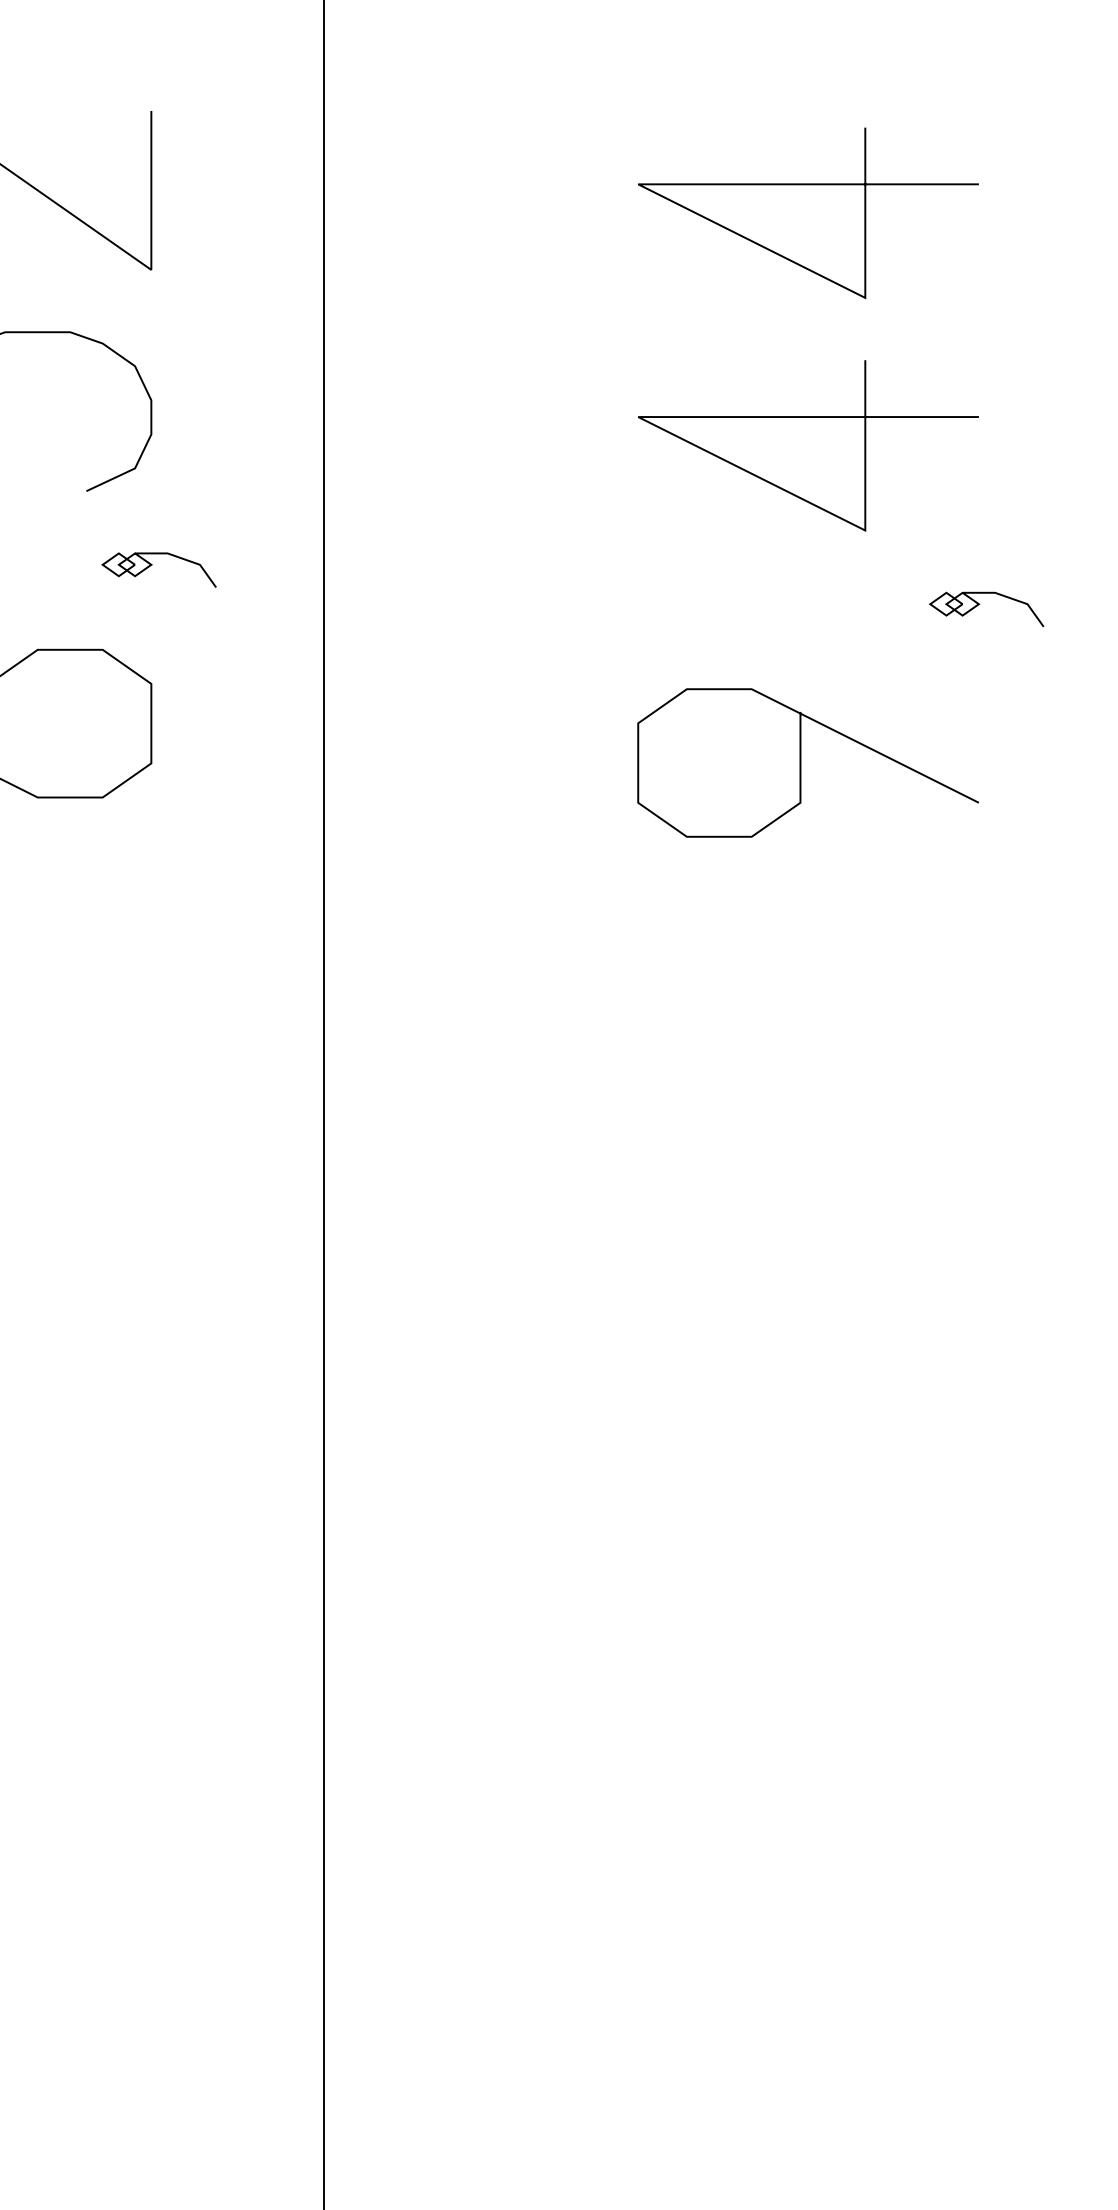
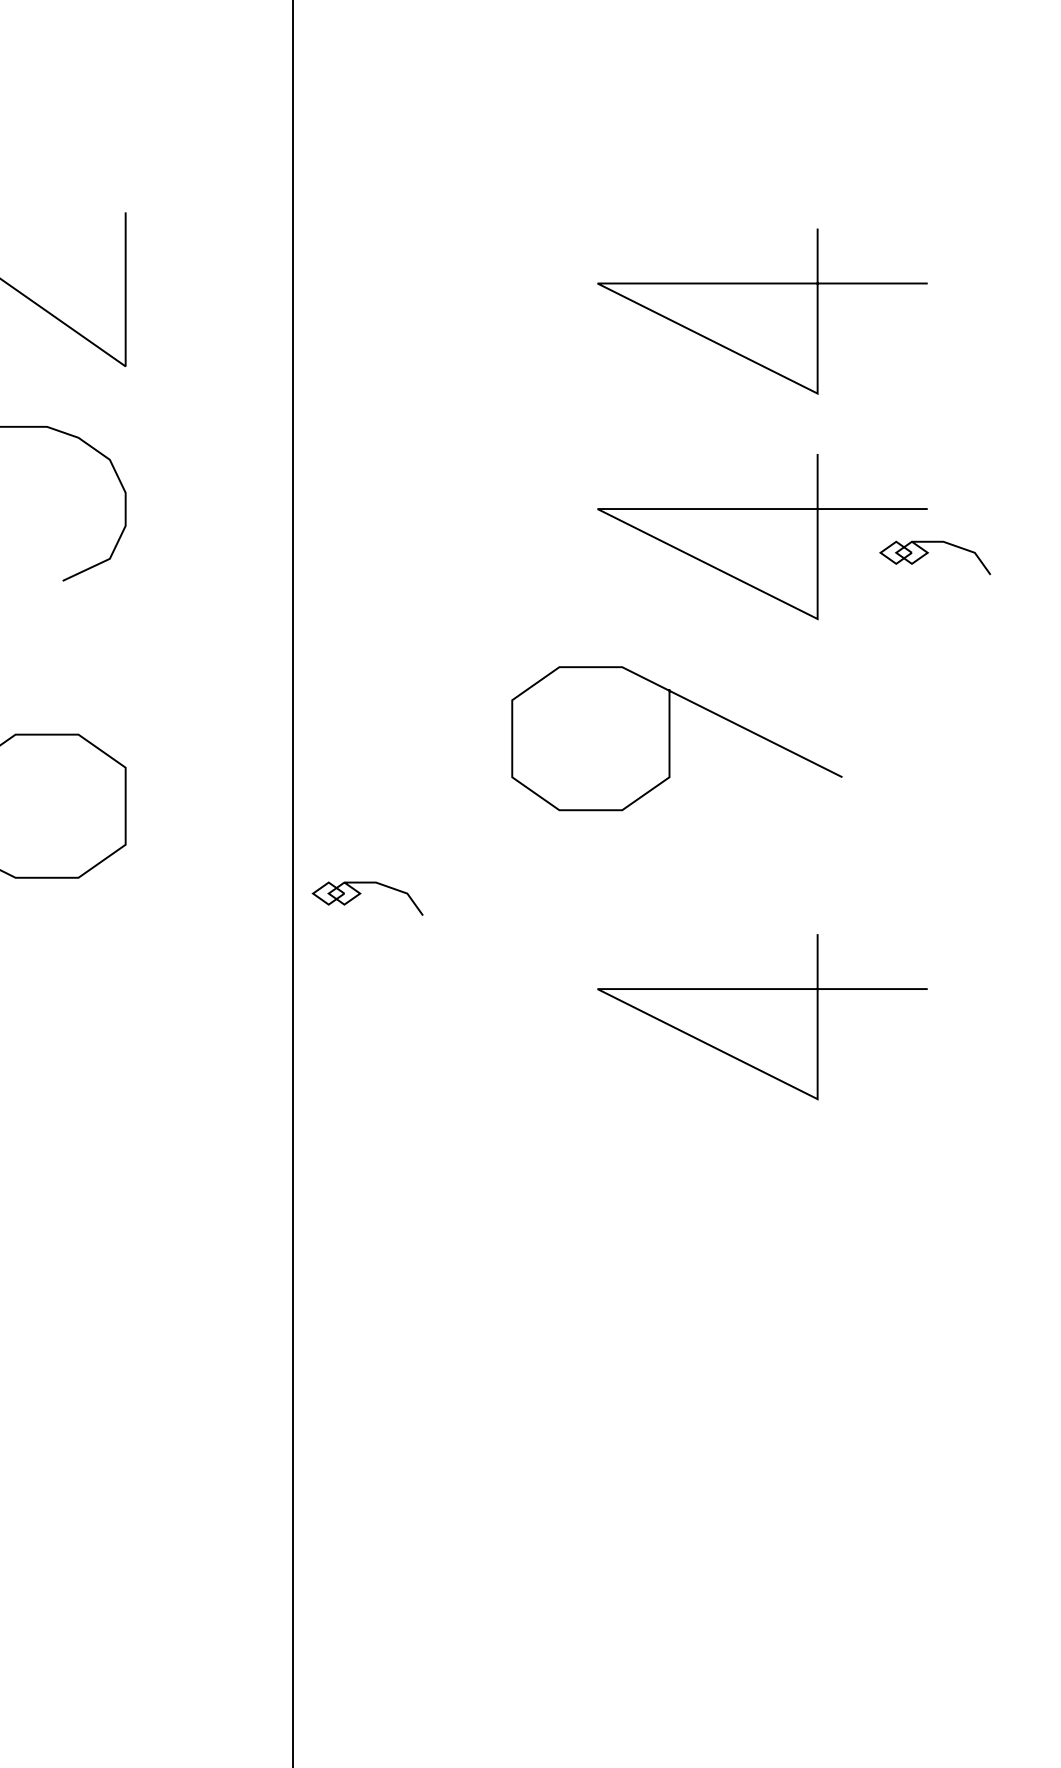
part: (152, 565) -> (361, 894), moved
part: (980, 604) -> (929, 553), moved
curve: (801, 762) -> (670, 738), moved
line: (808, 913) -> (762, 990), added

